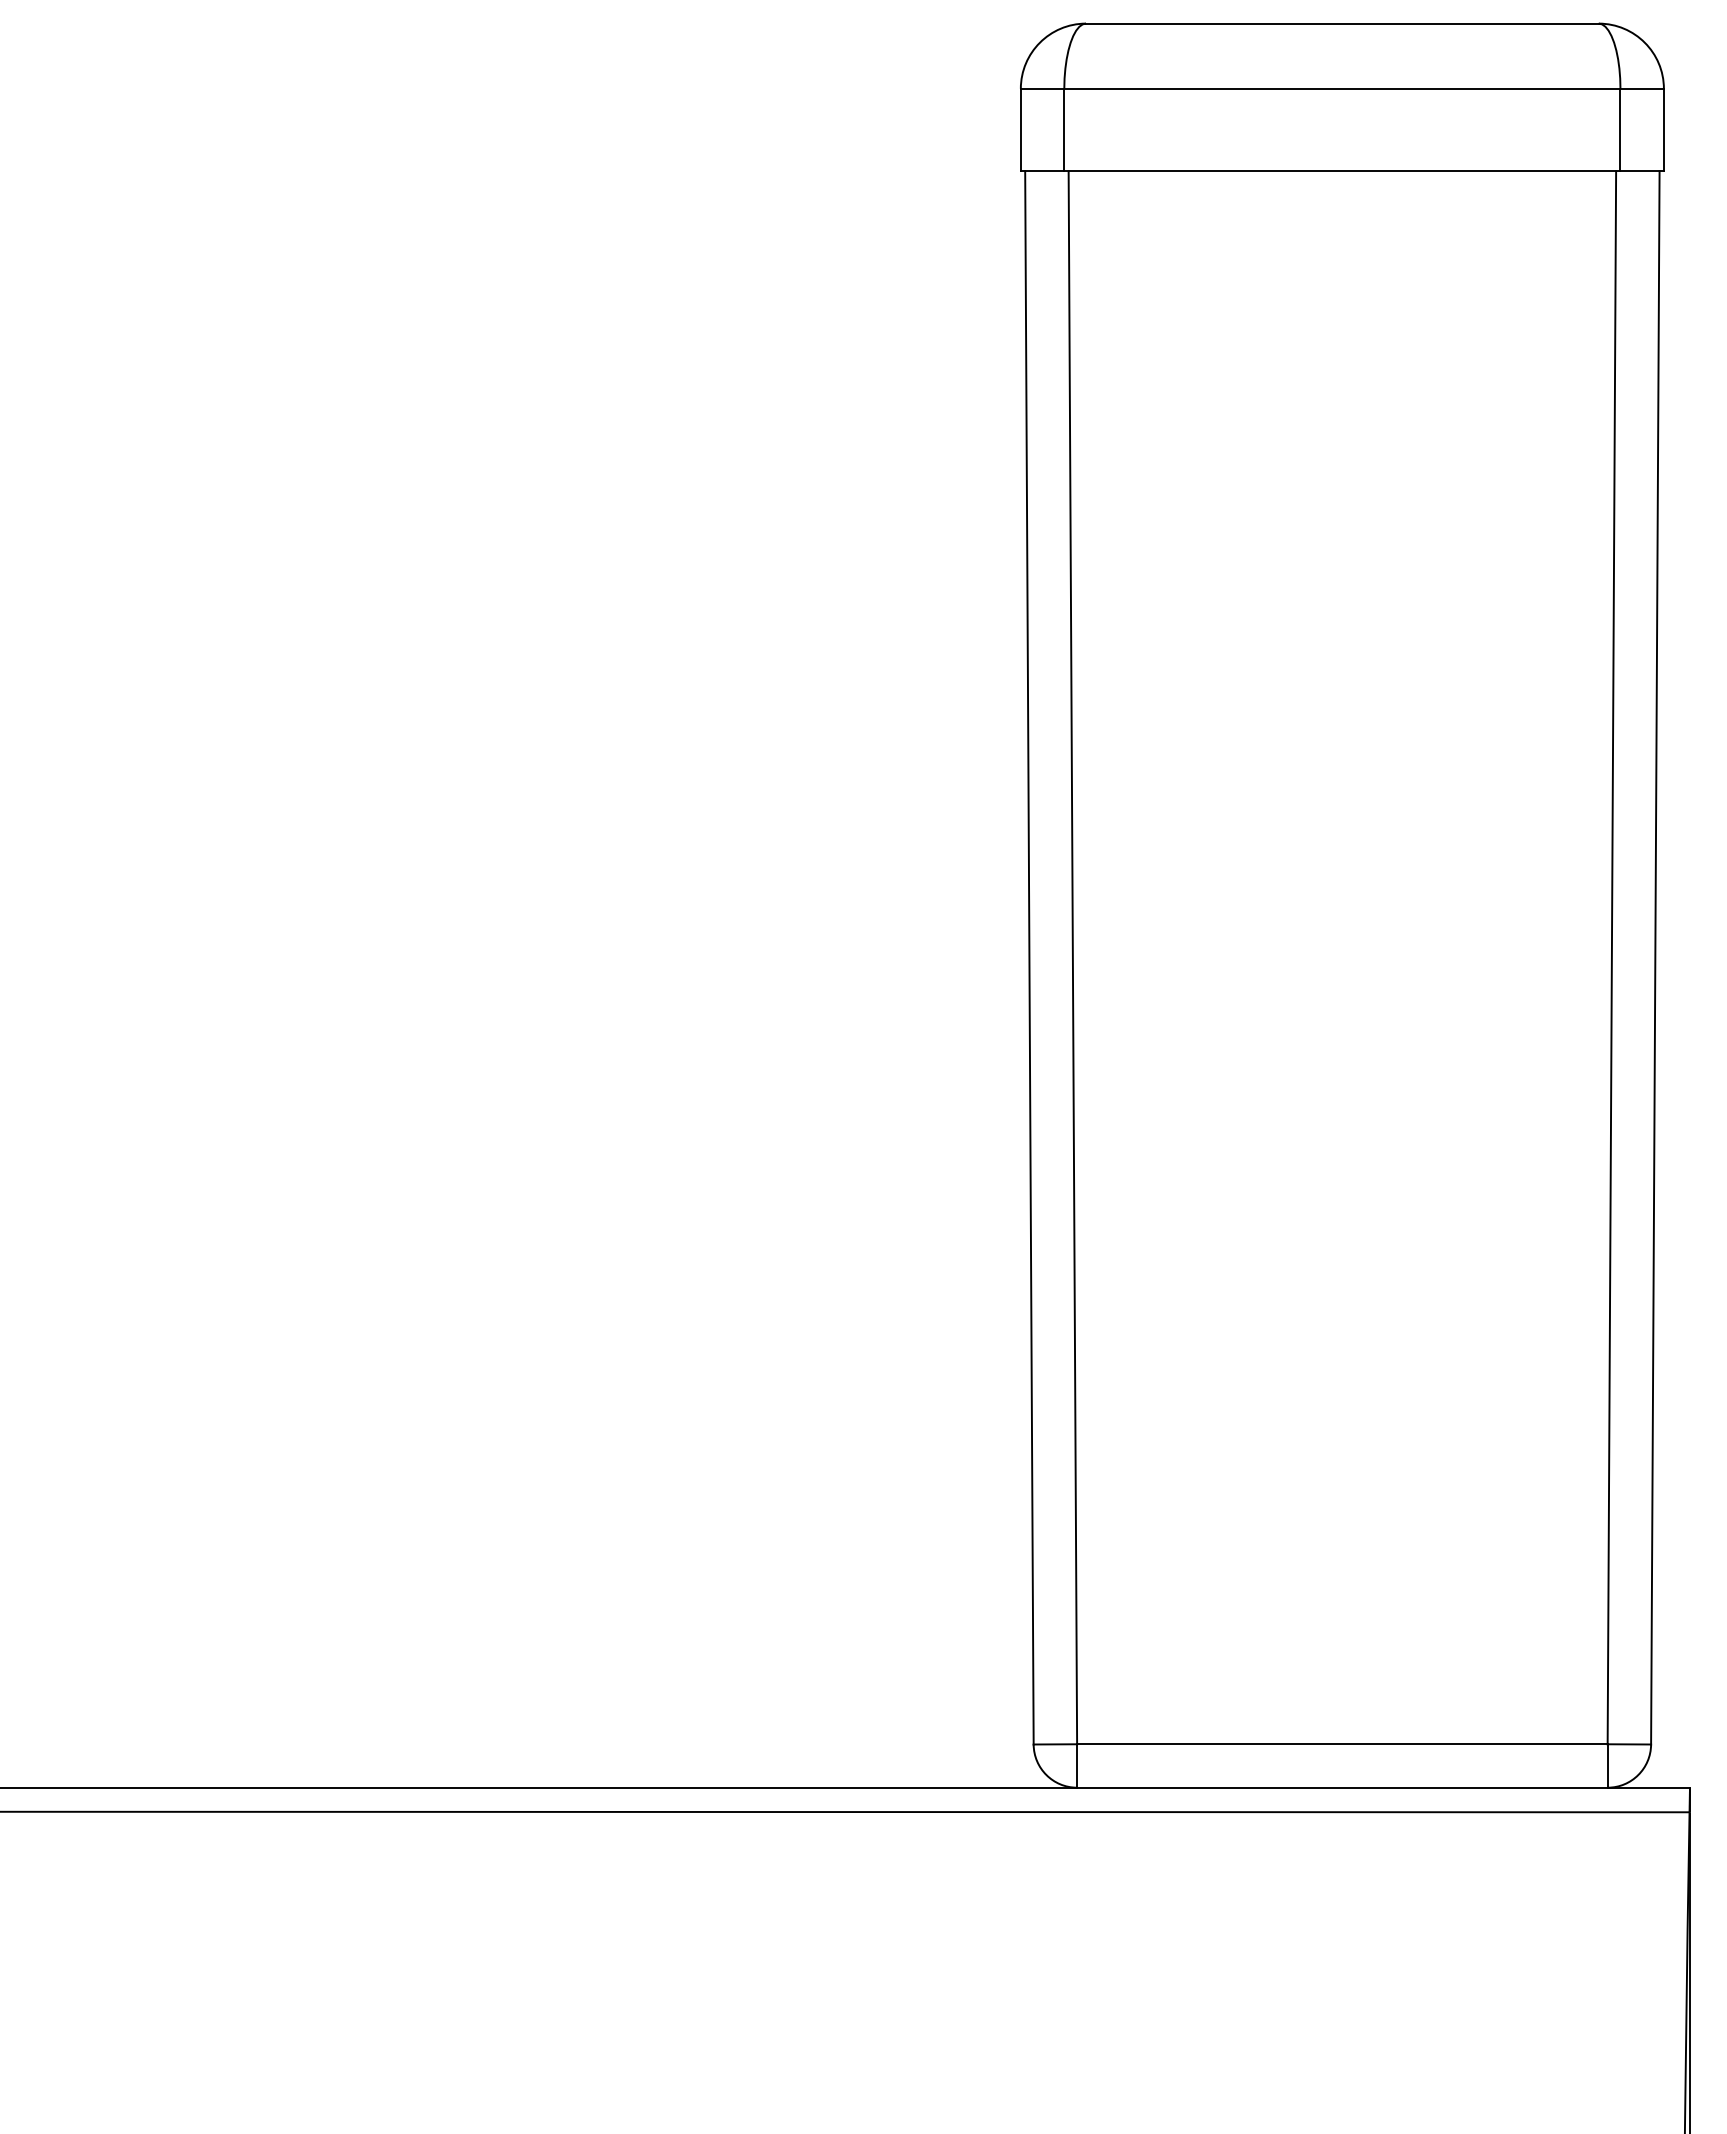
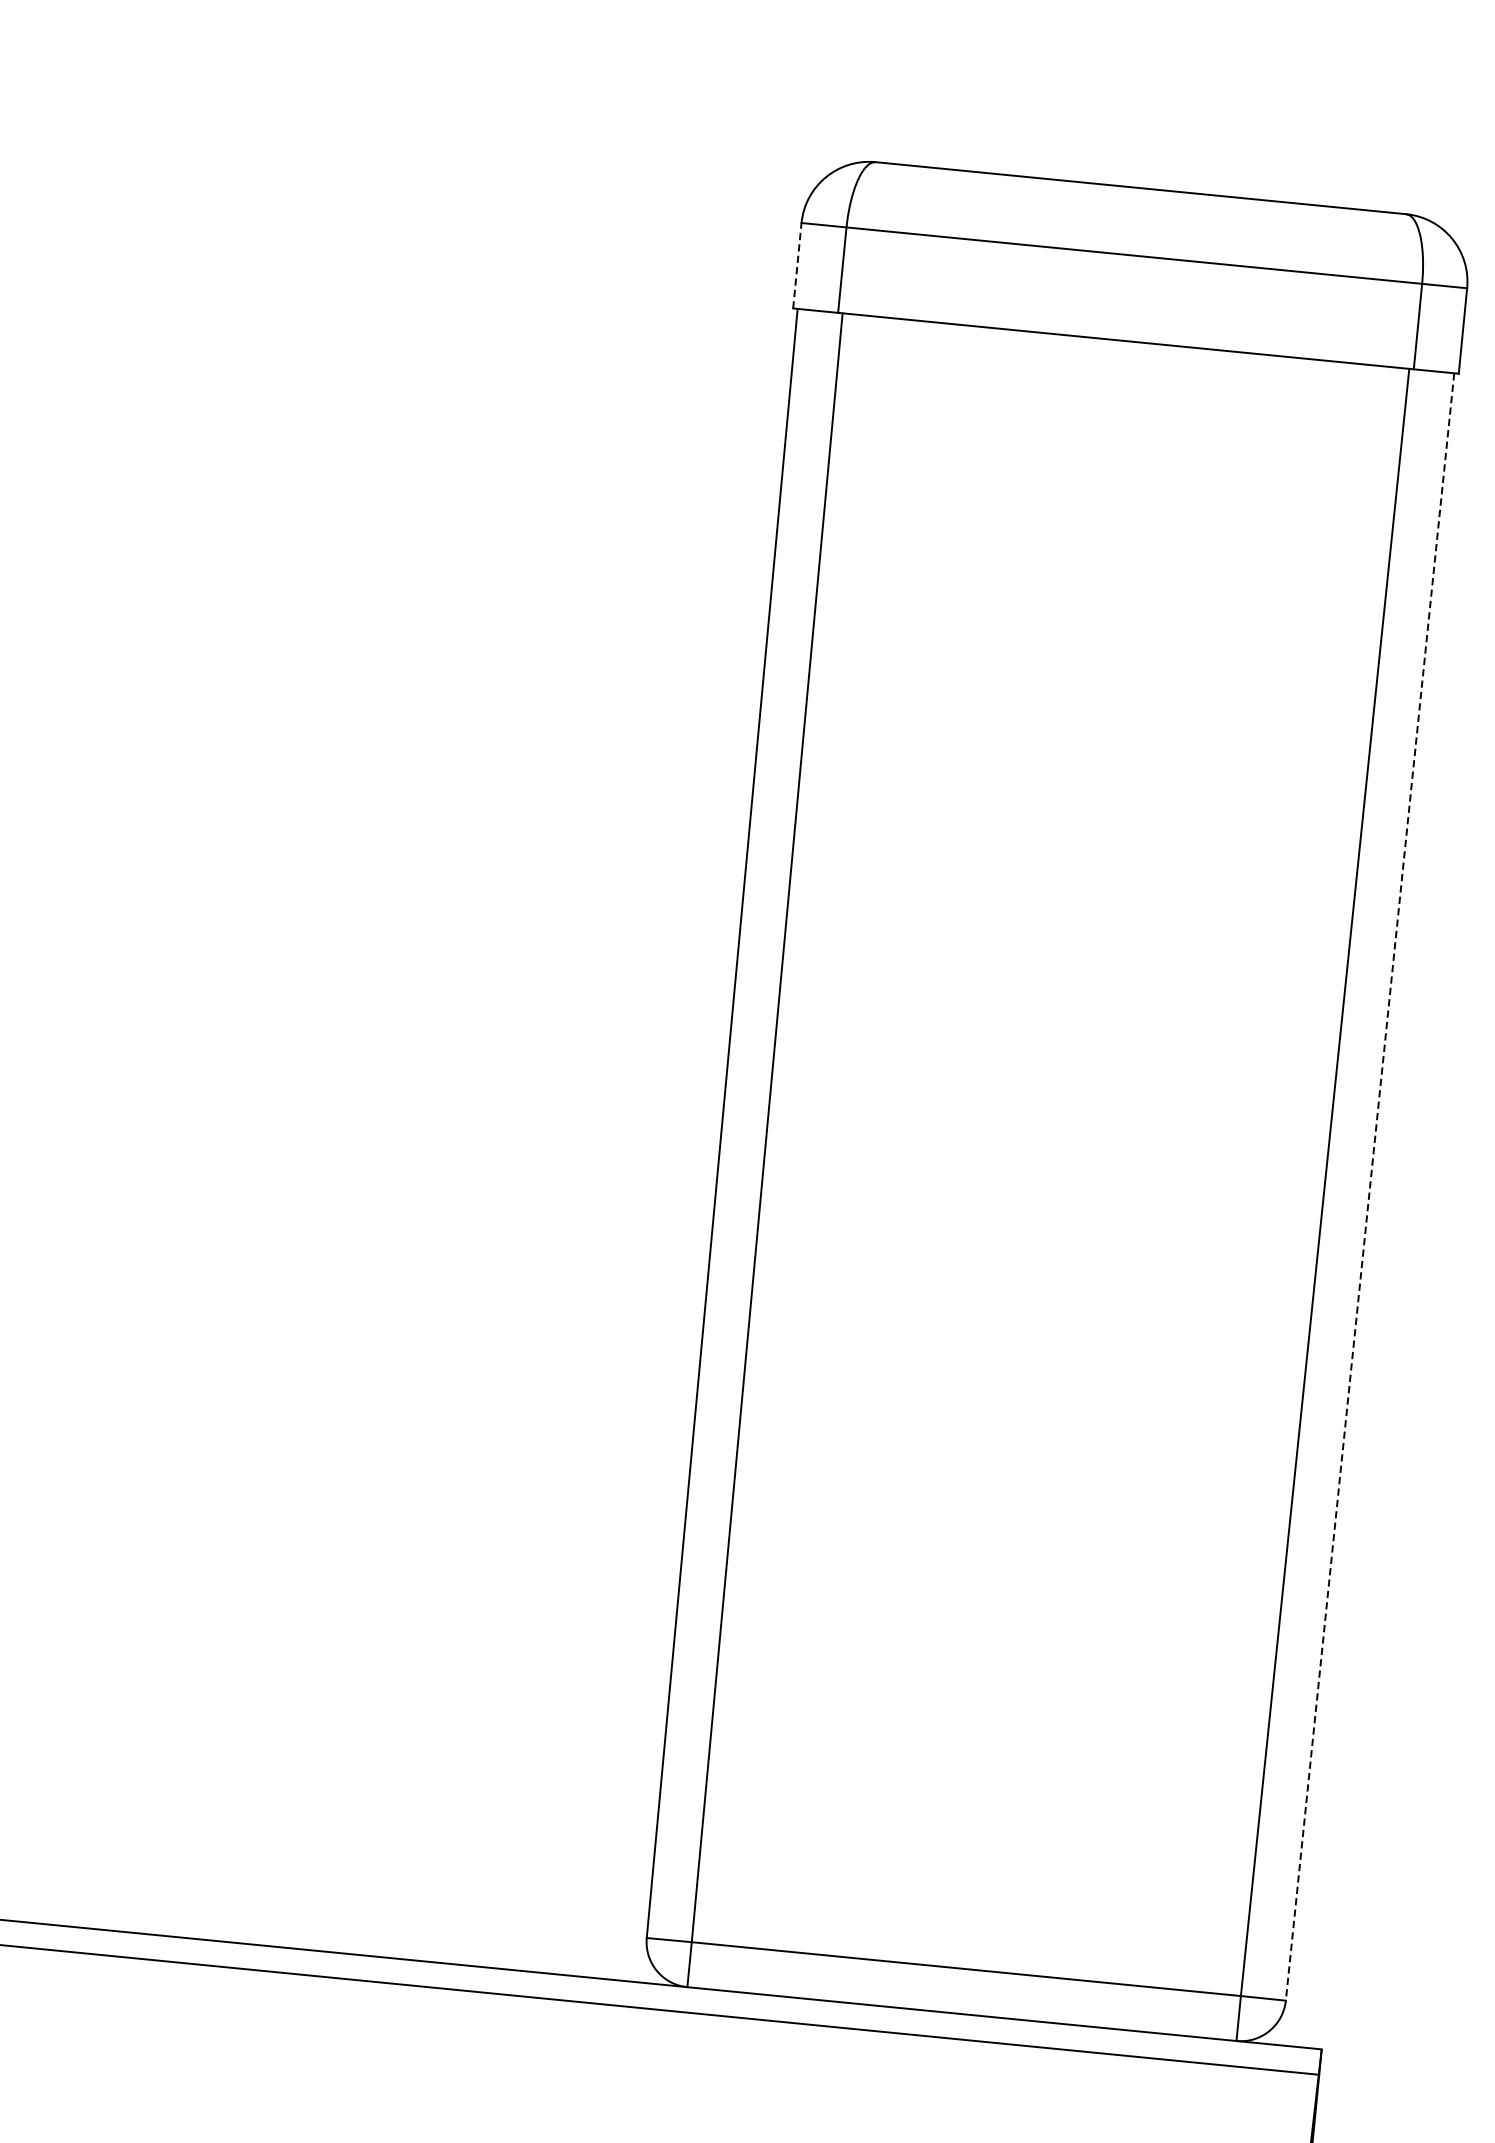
line: (1020, 129) -> (797, 265), solid -> dashed
line: (1655, 957) -> (1370, 1186), solid -> dashed

